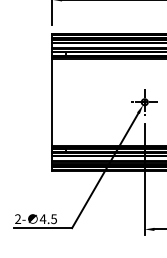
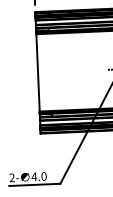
text: (54, 218) -> (44, 175), 4.5 -> 4.0

